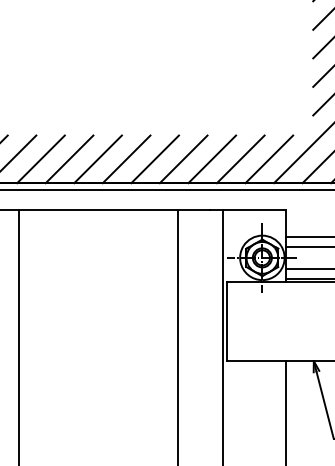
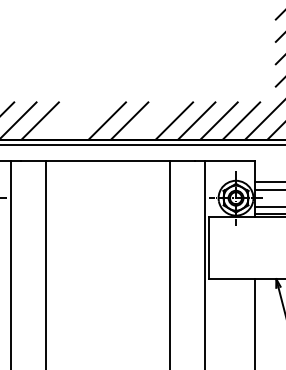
line: (40, 158) -> (62, 120), removed
line: (68, 158) -> (84, 120), removed
line: (154, 158) -> (151, 120), removed

